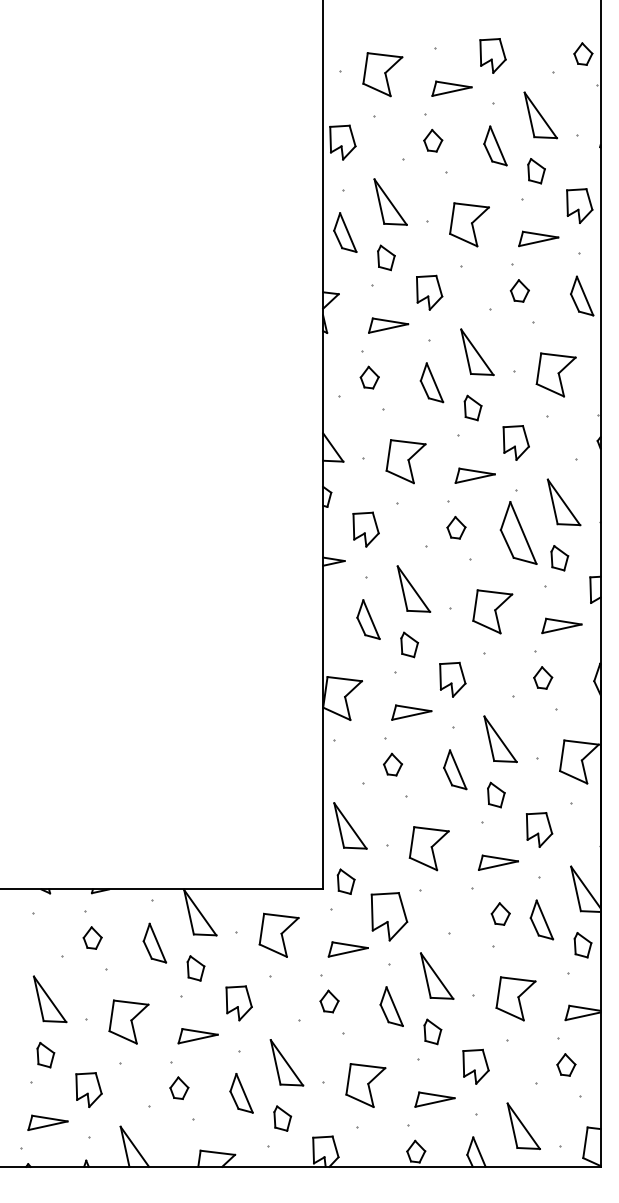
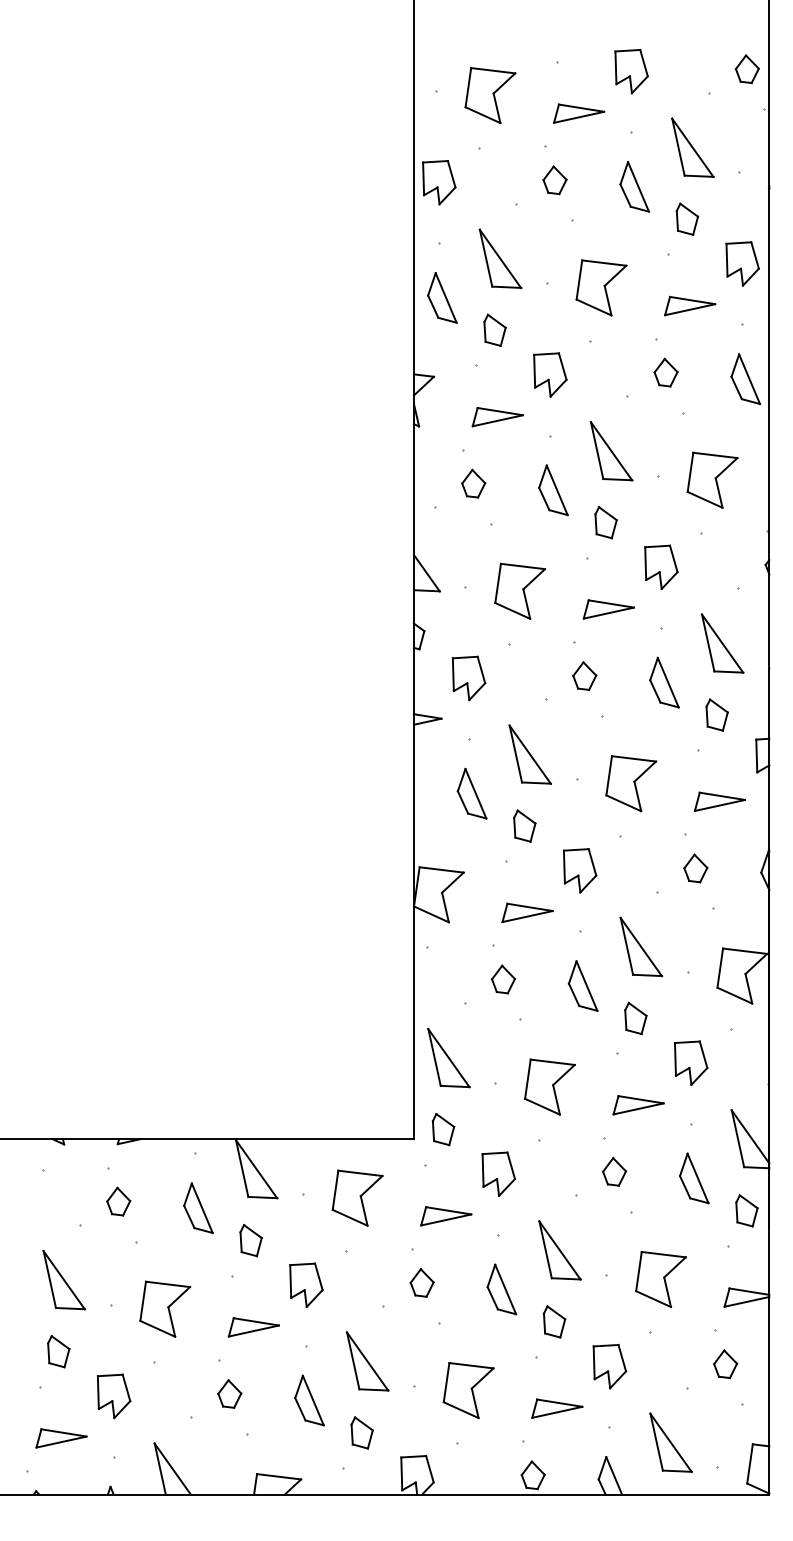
part: (518, 532) -> (664, 682), size x0.62
part: (500, 913) -> (614, 1171), moved
part: (389, 916) -> (498, 1173), size x0.71

